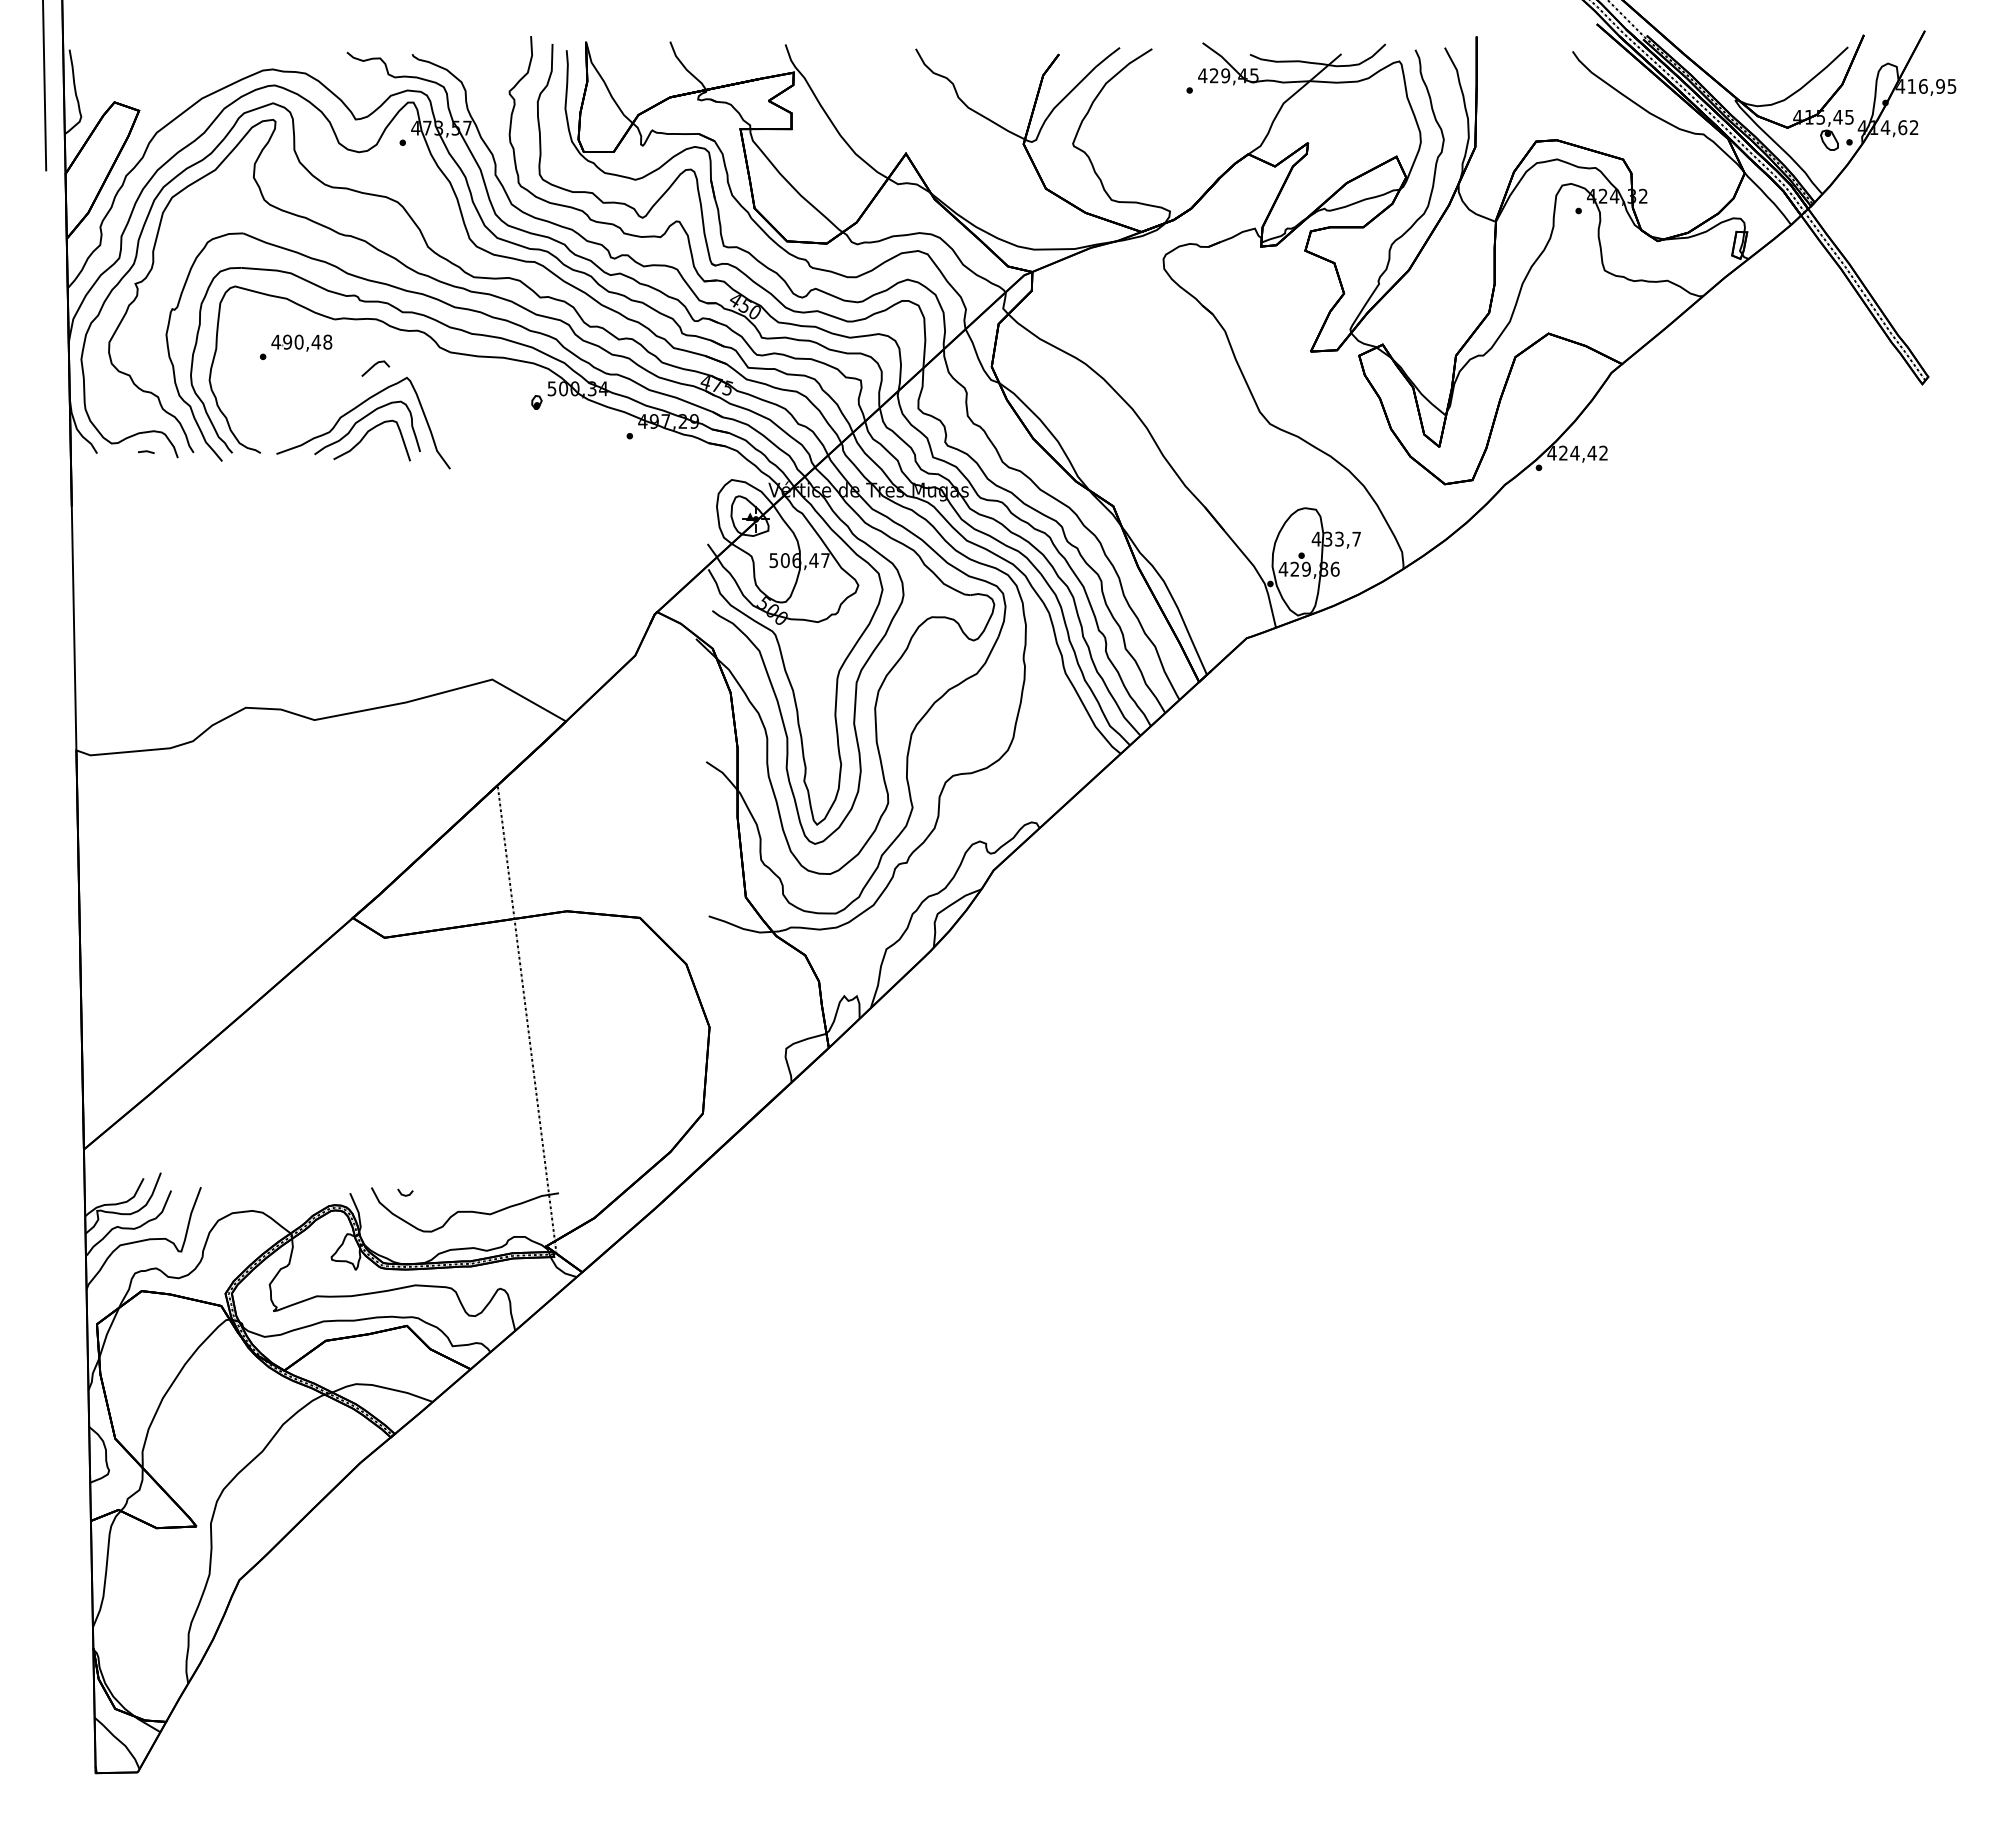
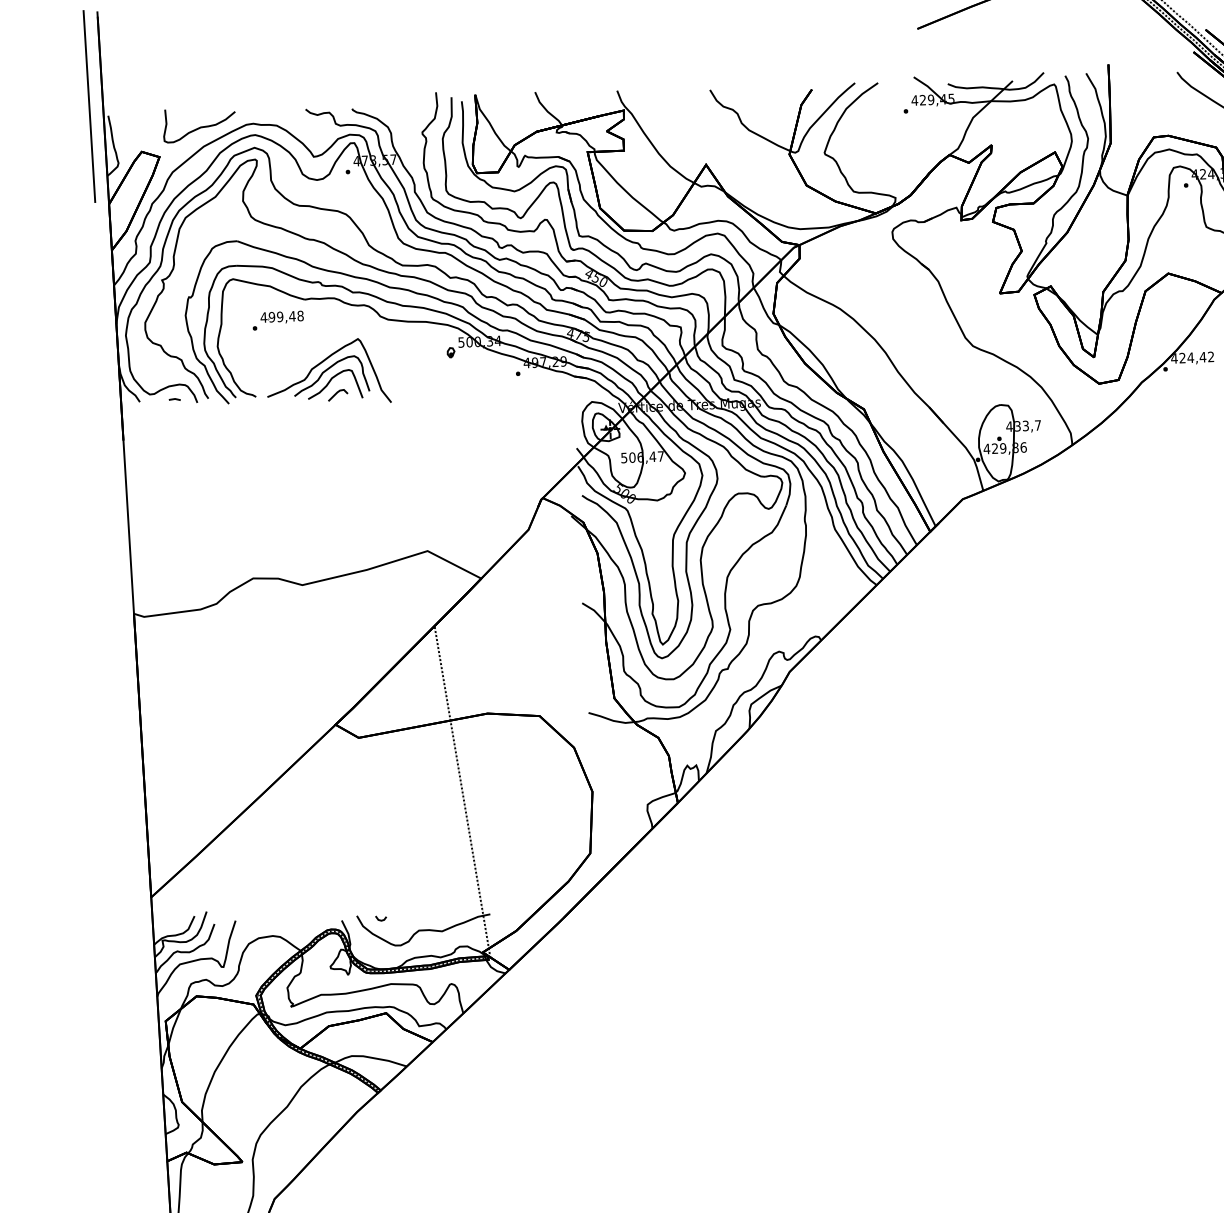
curve: (198, 70) -> (200, 126), added
text: (298, 342) -> (279, 317), 490,48 -> 499,48
line: (374, 366) -> (337, 393), moved

